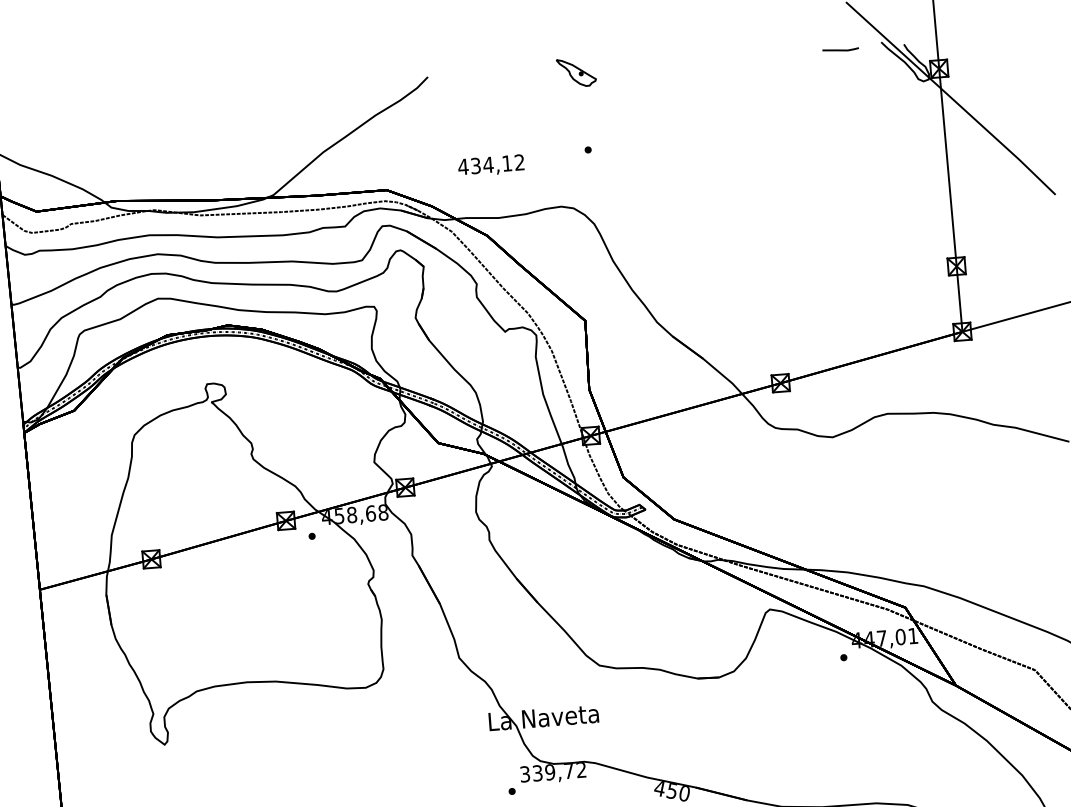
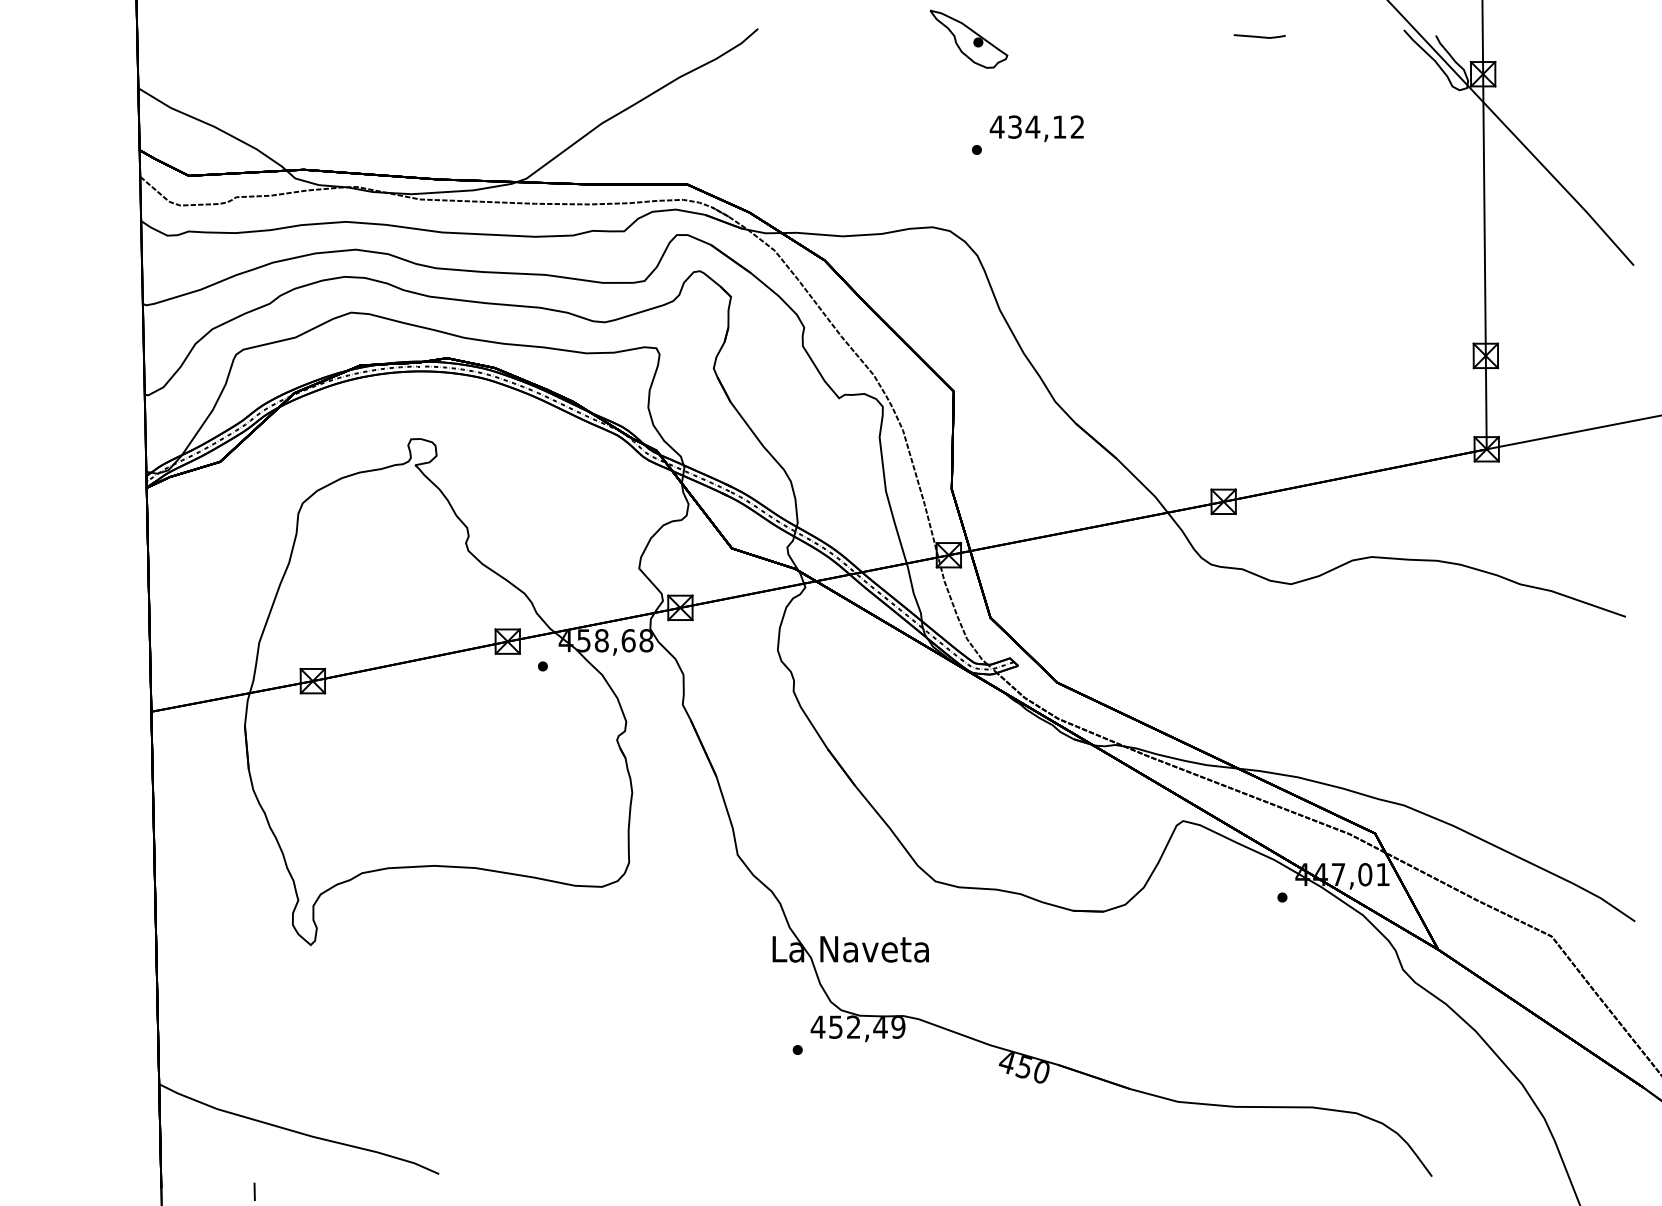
line: (840, 49) -> (1259, 36), moved
part: (576, 72) -> (968, 38), size x1.43
text: (490, 165) -> (1036, 128), moved
text: (552, 771) -> (857, 1026), 339,72 -> 452,49

